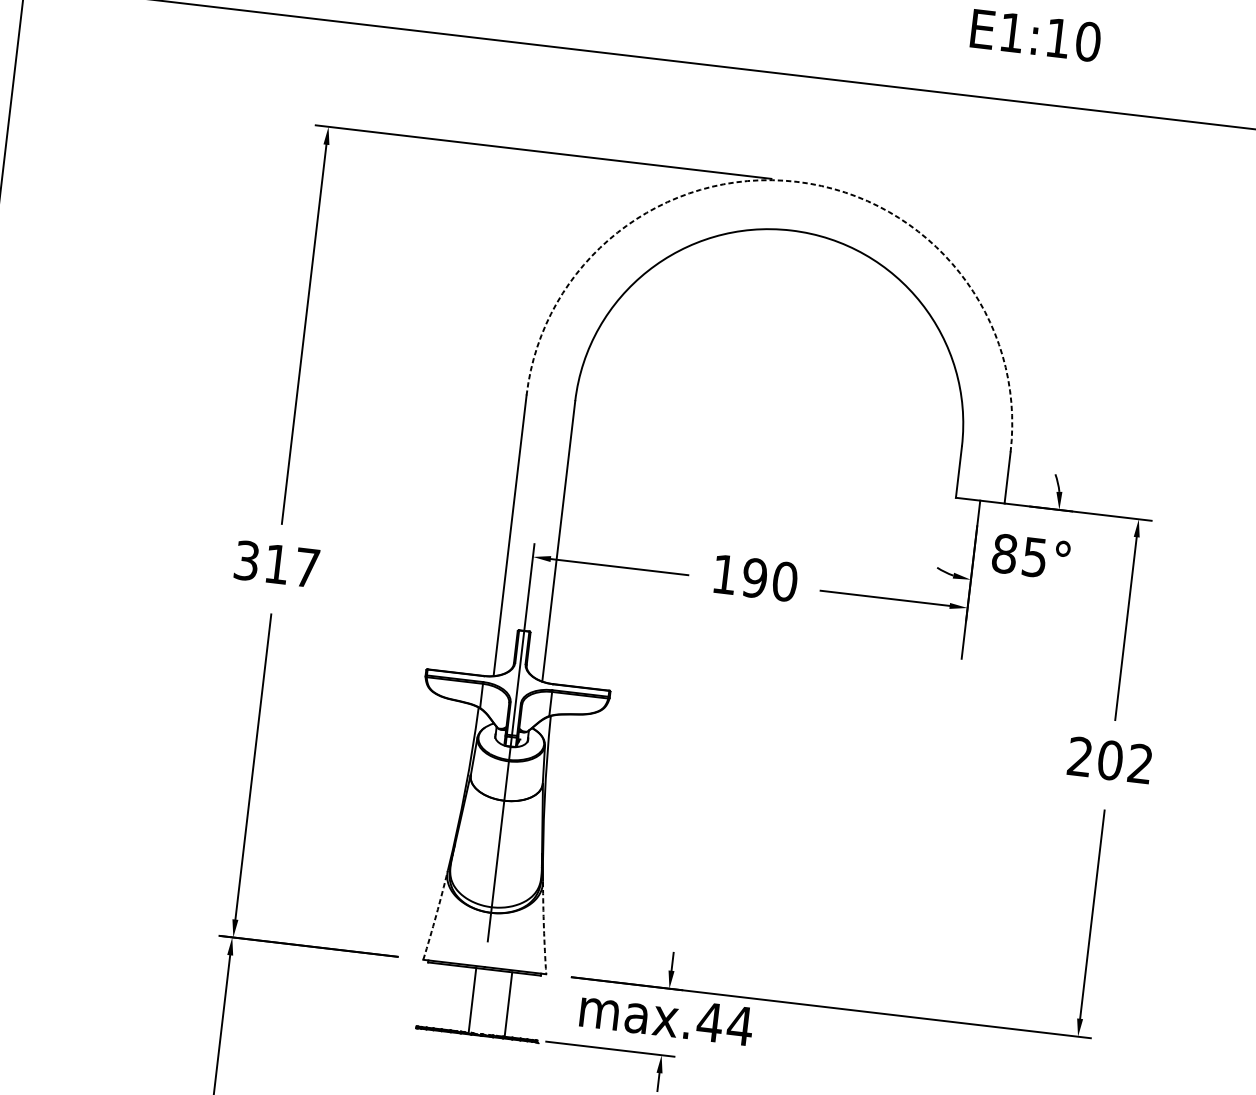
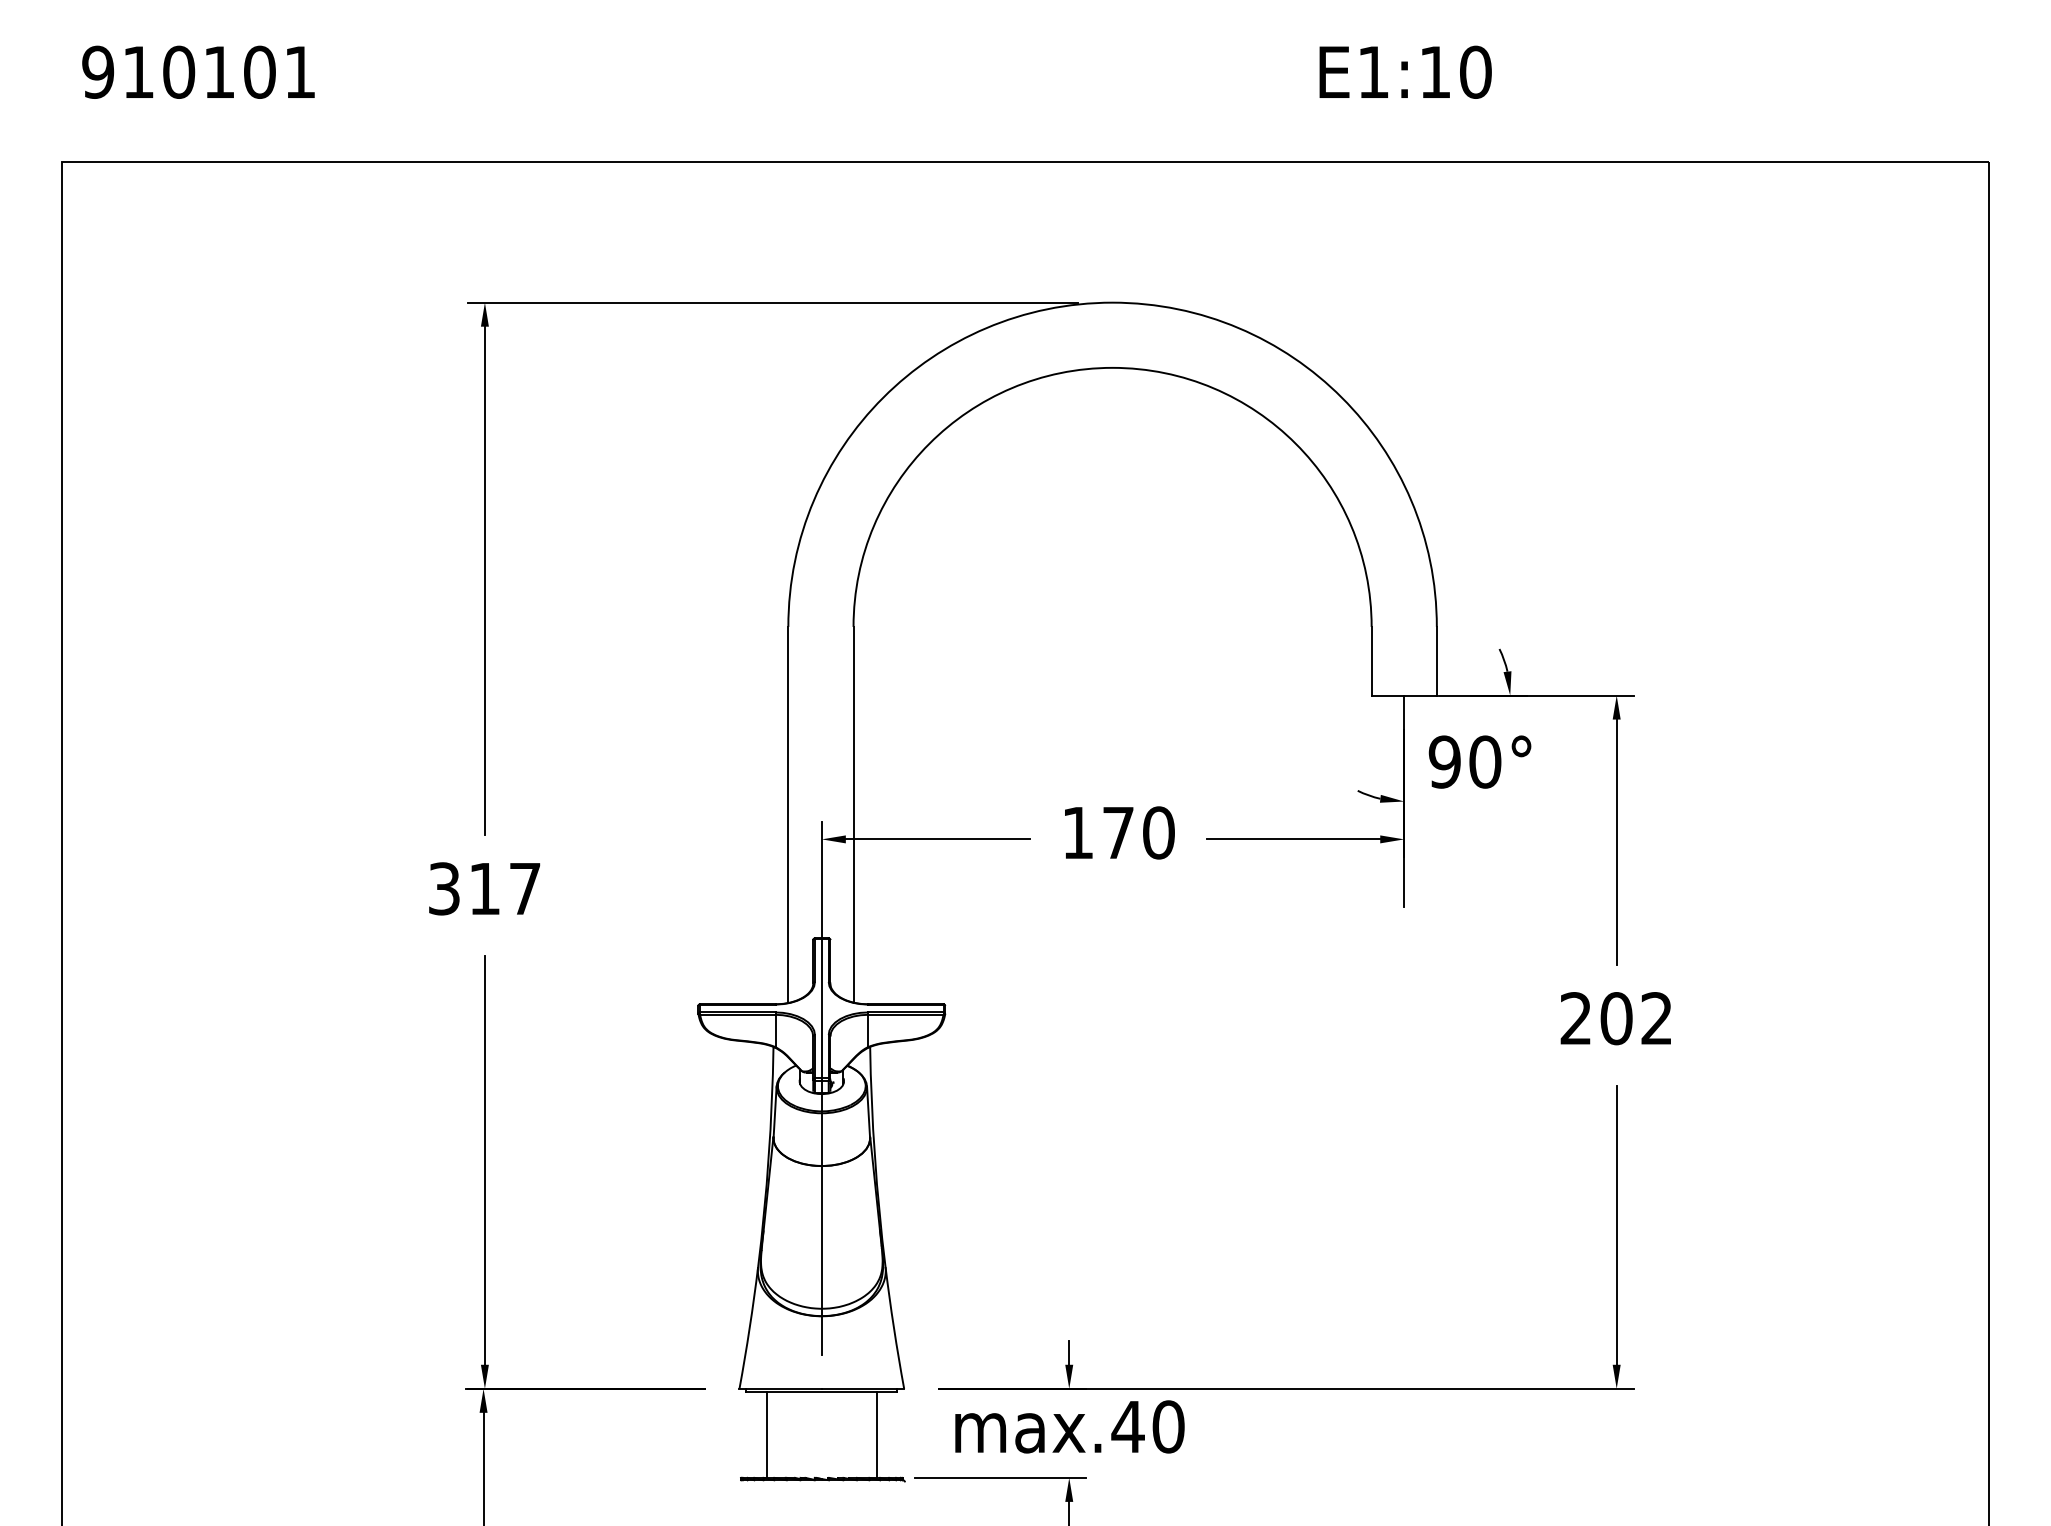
arc: (796, 181) -> (1112, 302), dashed -> solid
text: (1019, 555) -> (1464, 761), 85° -> 90°
text: (754, 577) -> (1118, 832), 190 -> 170
arc: (436, 915) -> (749, 1328), dashed -> solid
arc: (543, 928) -> (893, 1328), dashed -> solid
line: (472, 1000) -> (876, 1434), moved
line: (508, 1004) -> (766, 1434), moved
text: (740, 1025) -> (1168, 1426), max.44 -> max.40

